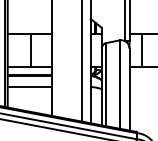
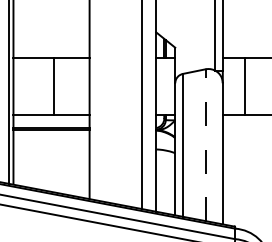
line: (119, 84) -> (205, 145), solid -> dashed
line: (29, 86) -> (50, 148), removed

